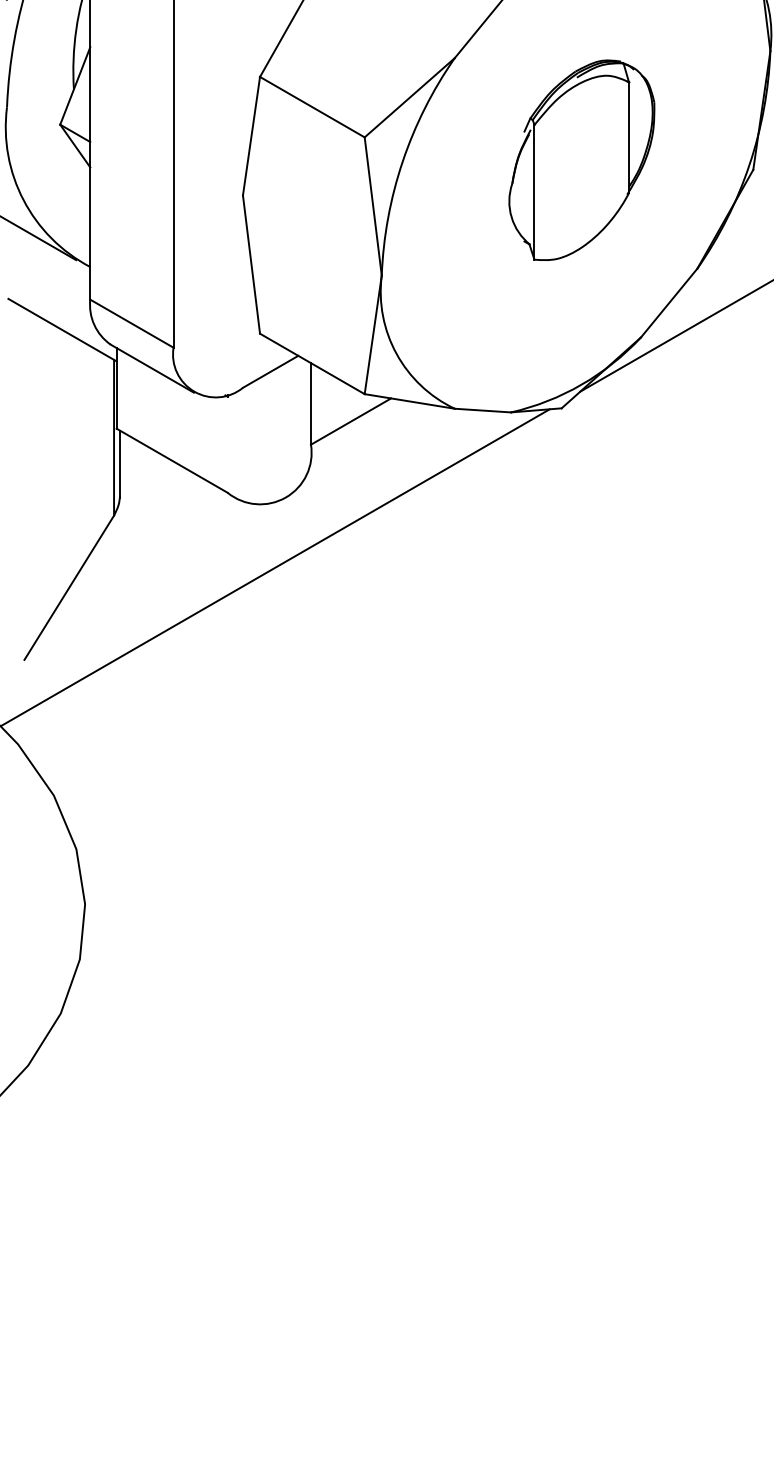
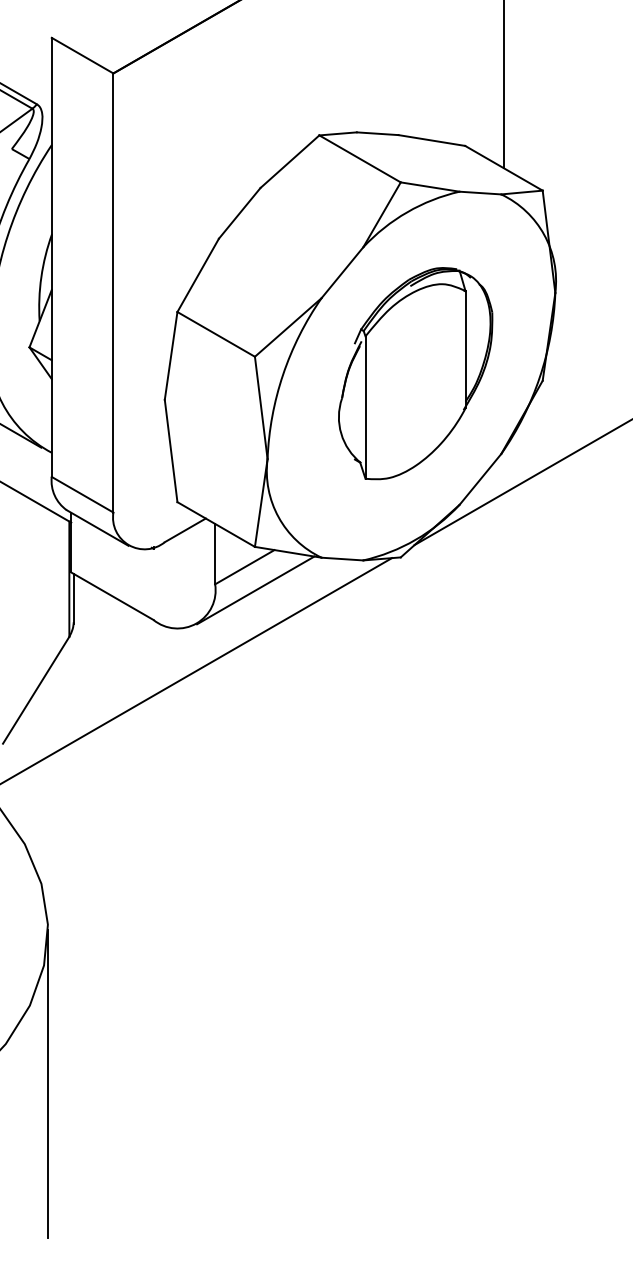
part: (581, 159) -> (415, 373), size x1.43
line: (365, 453) -> (255, 590), added
line: (85, 1118) -> (48, 1083), added

